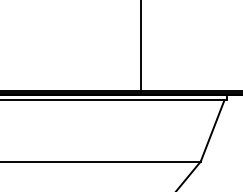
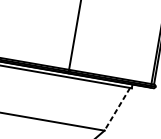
line: (212, 130) -> (117, 108), solid -> dashed

